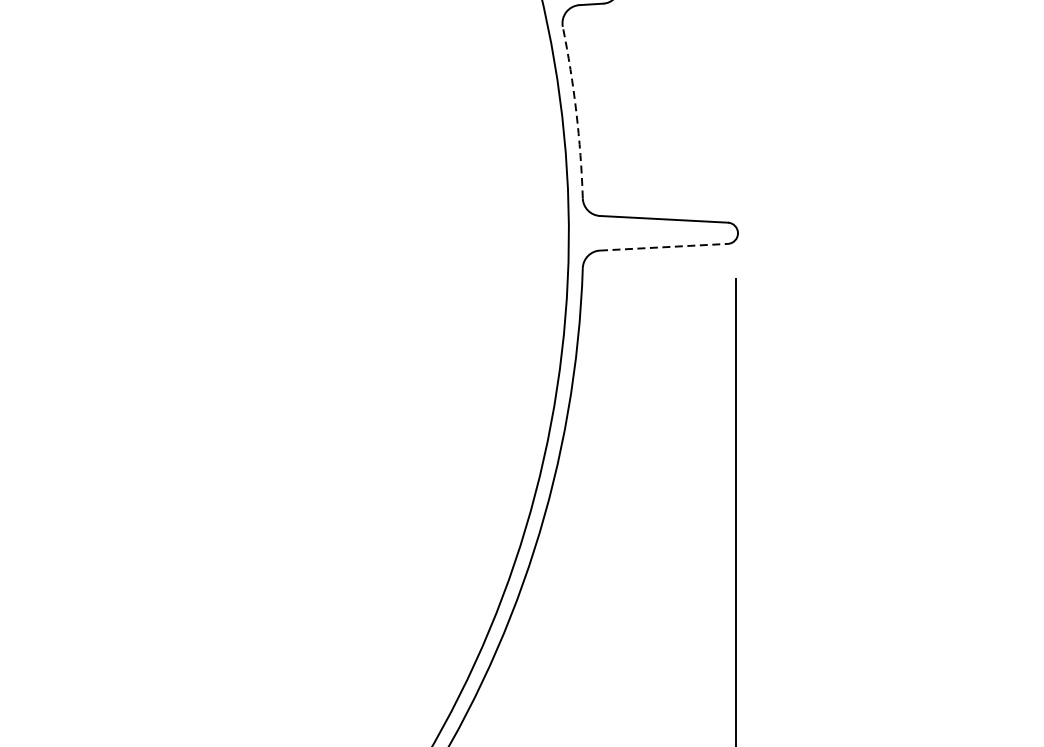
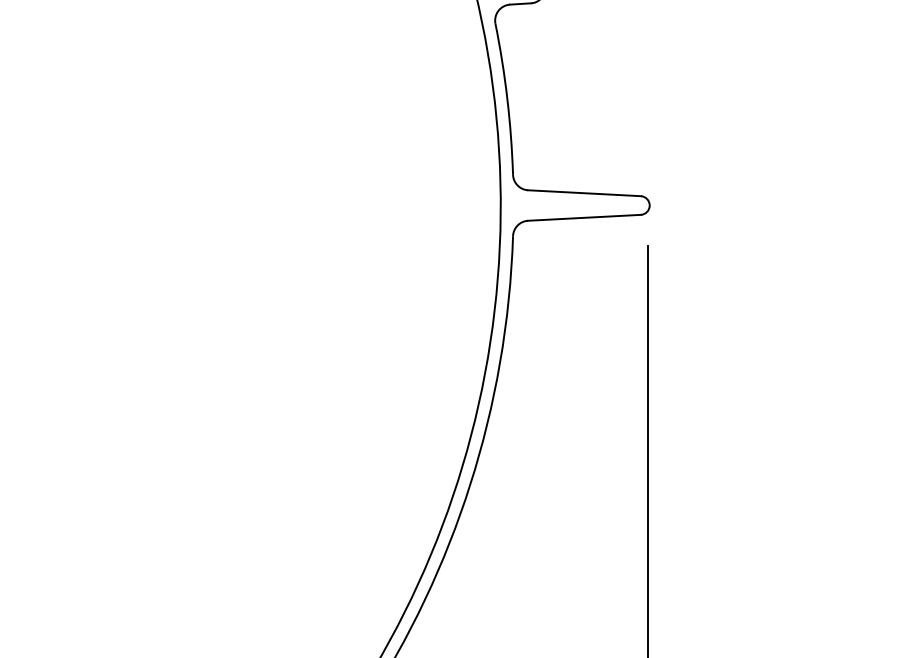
arc: (576, 111) -> (507, 98), dashed -> solid
line: (665, 246) -> (585, 217), dashed -> solid

